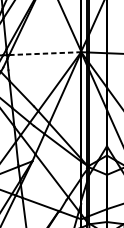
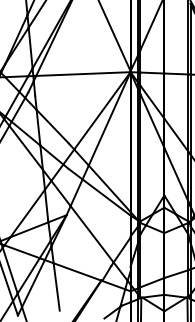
line: (45, 53) -> (83, 74), dashed -> solid

